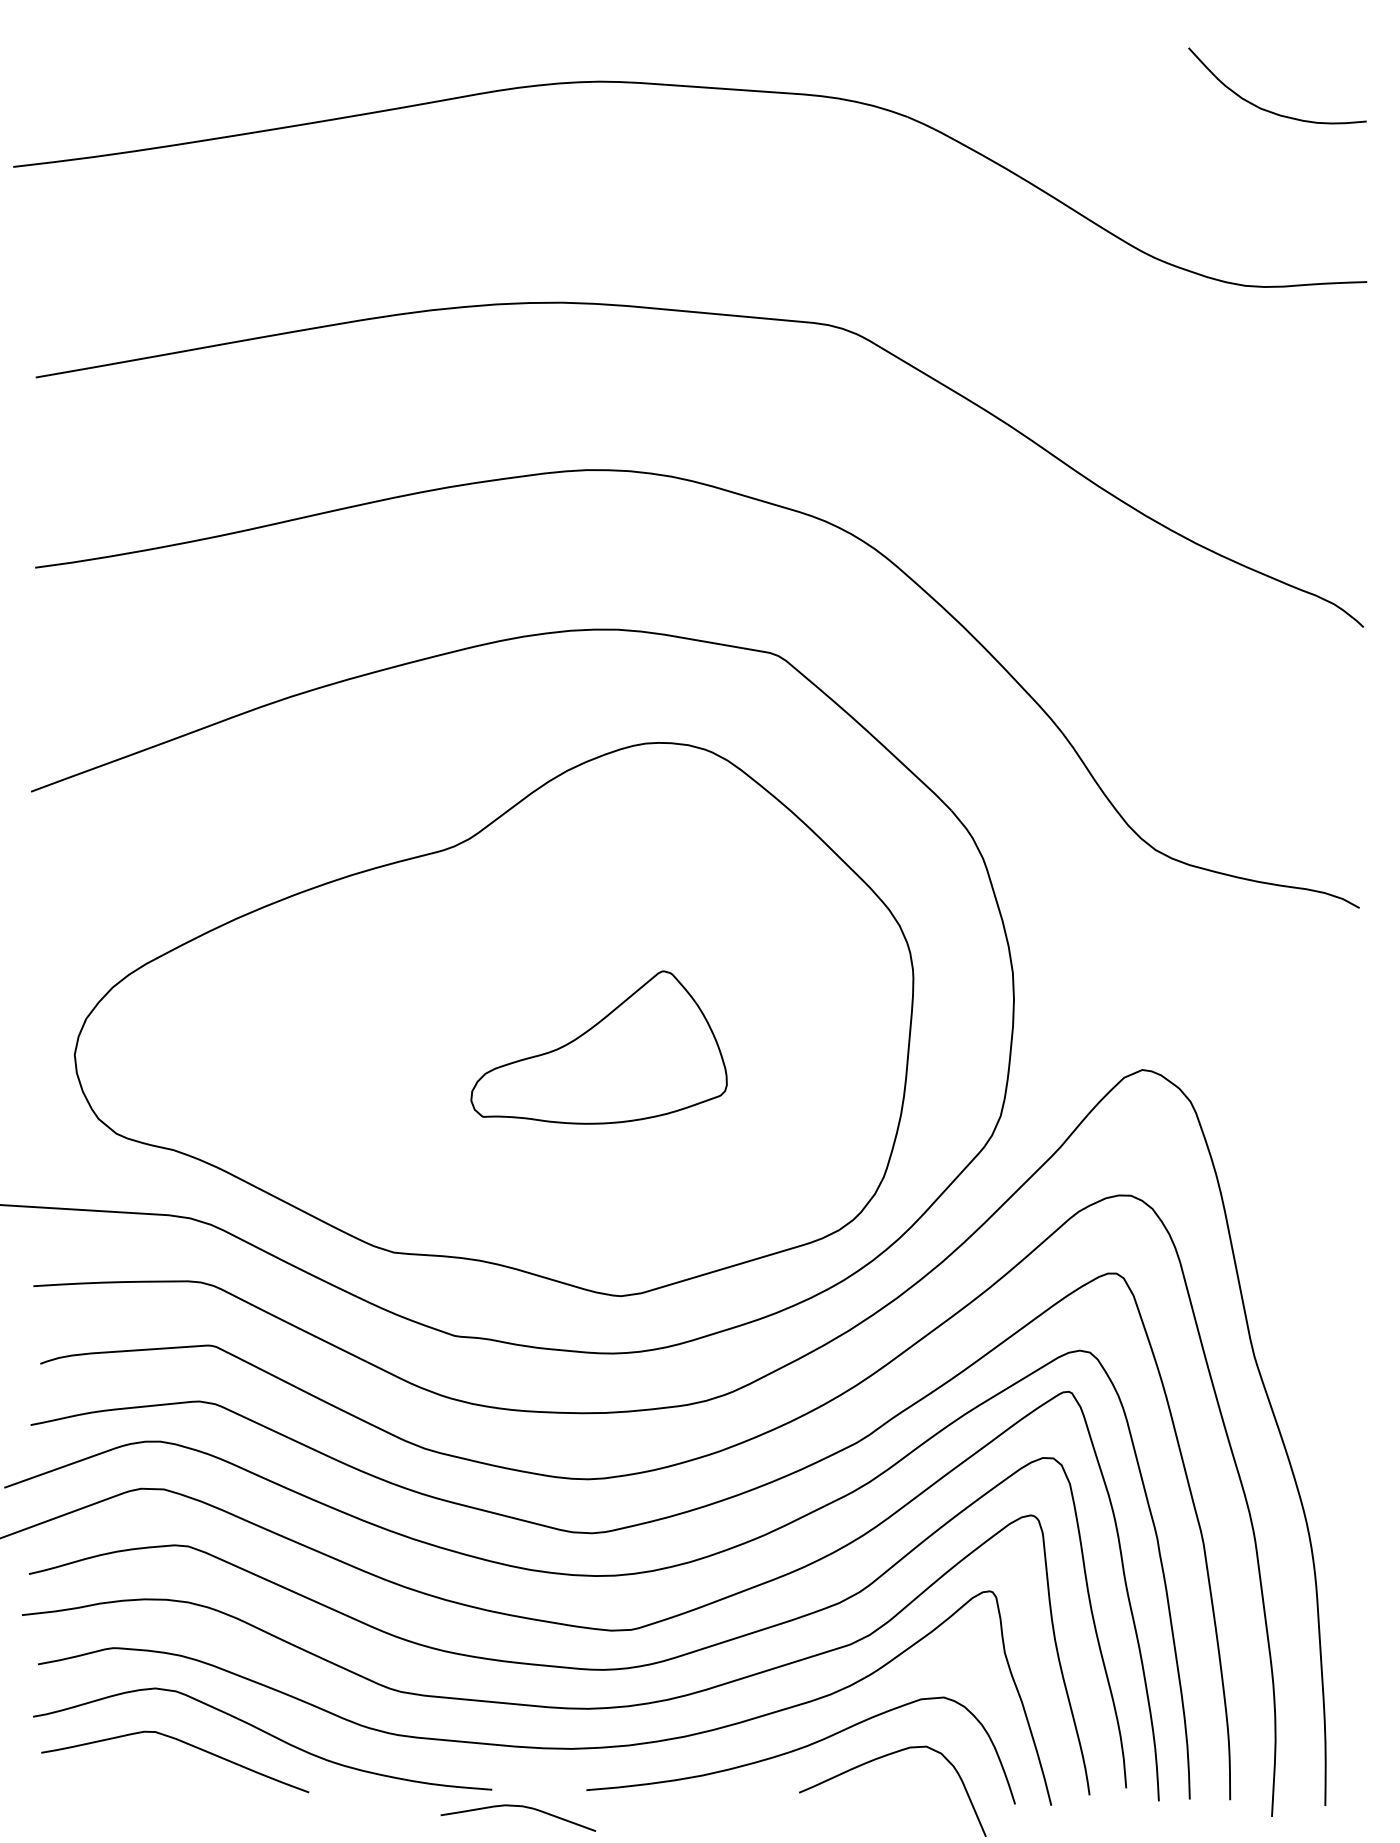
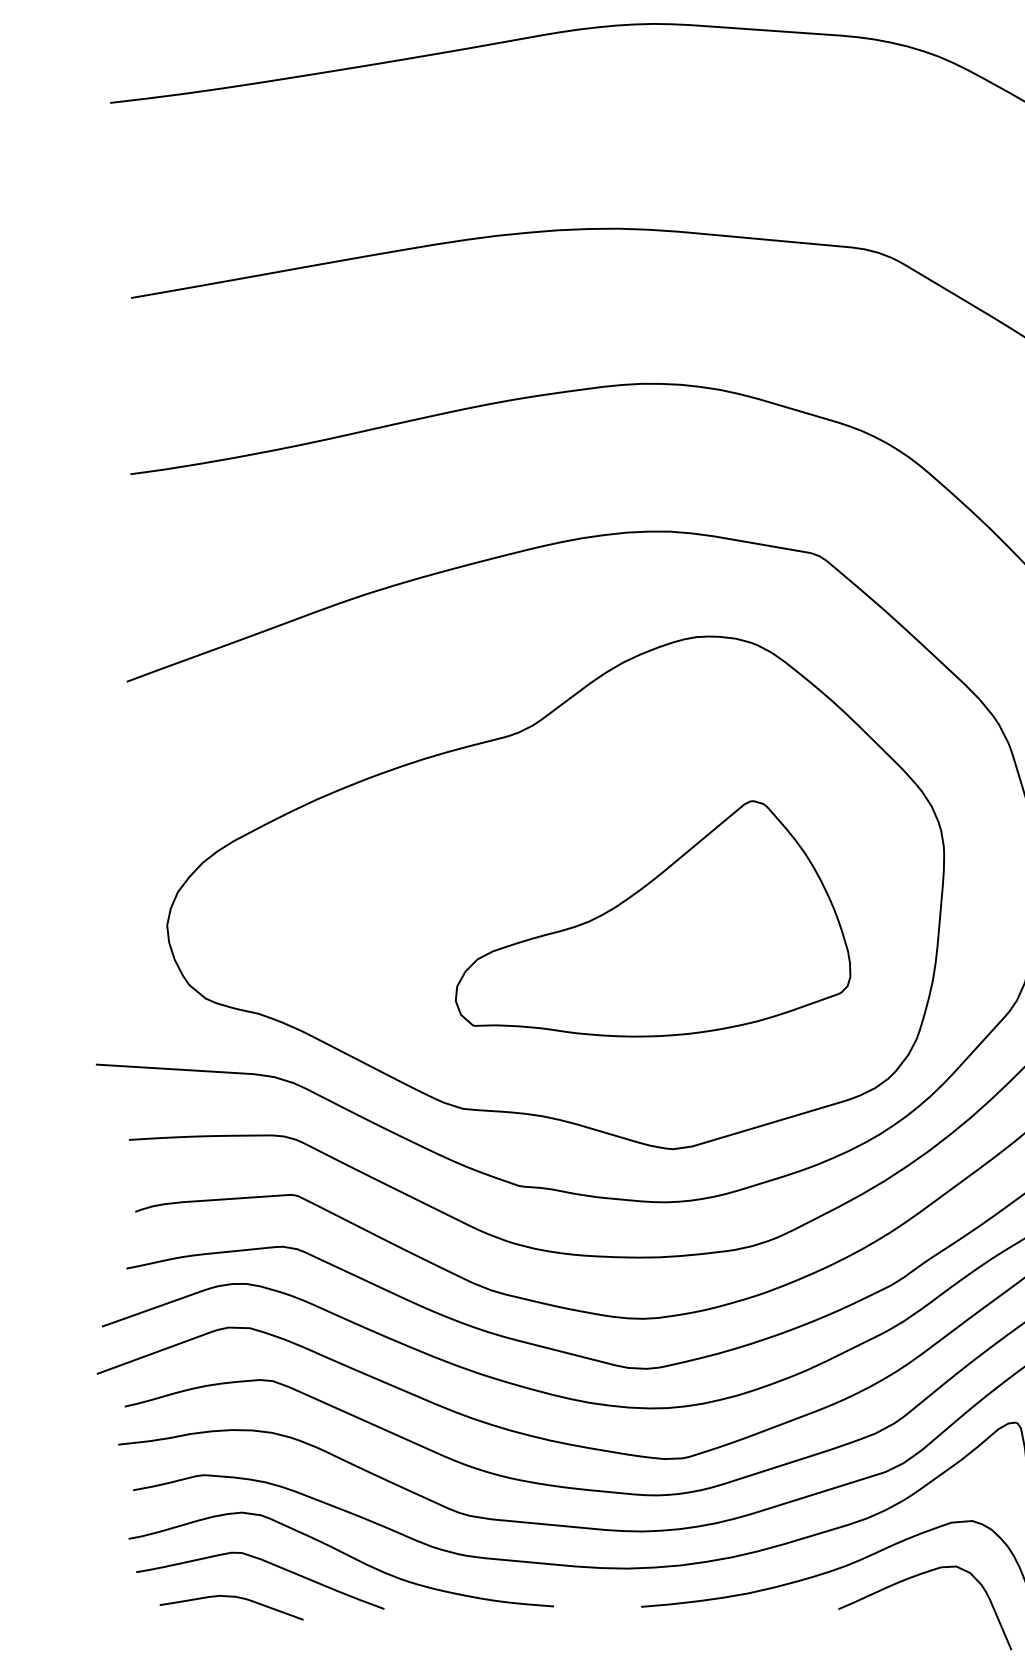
part: (598, 1047) -> (652, 918), size x1.67
curve: (520, 1807) -> (233, 1597), moved

